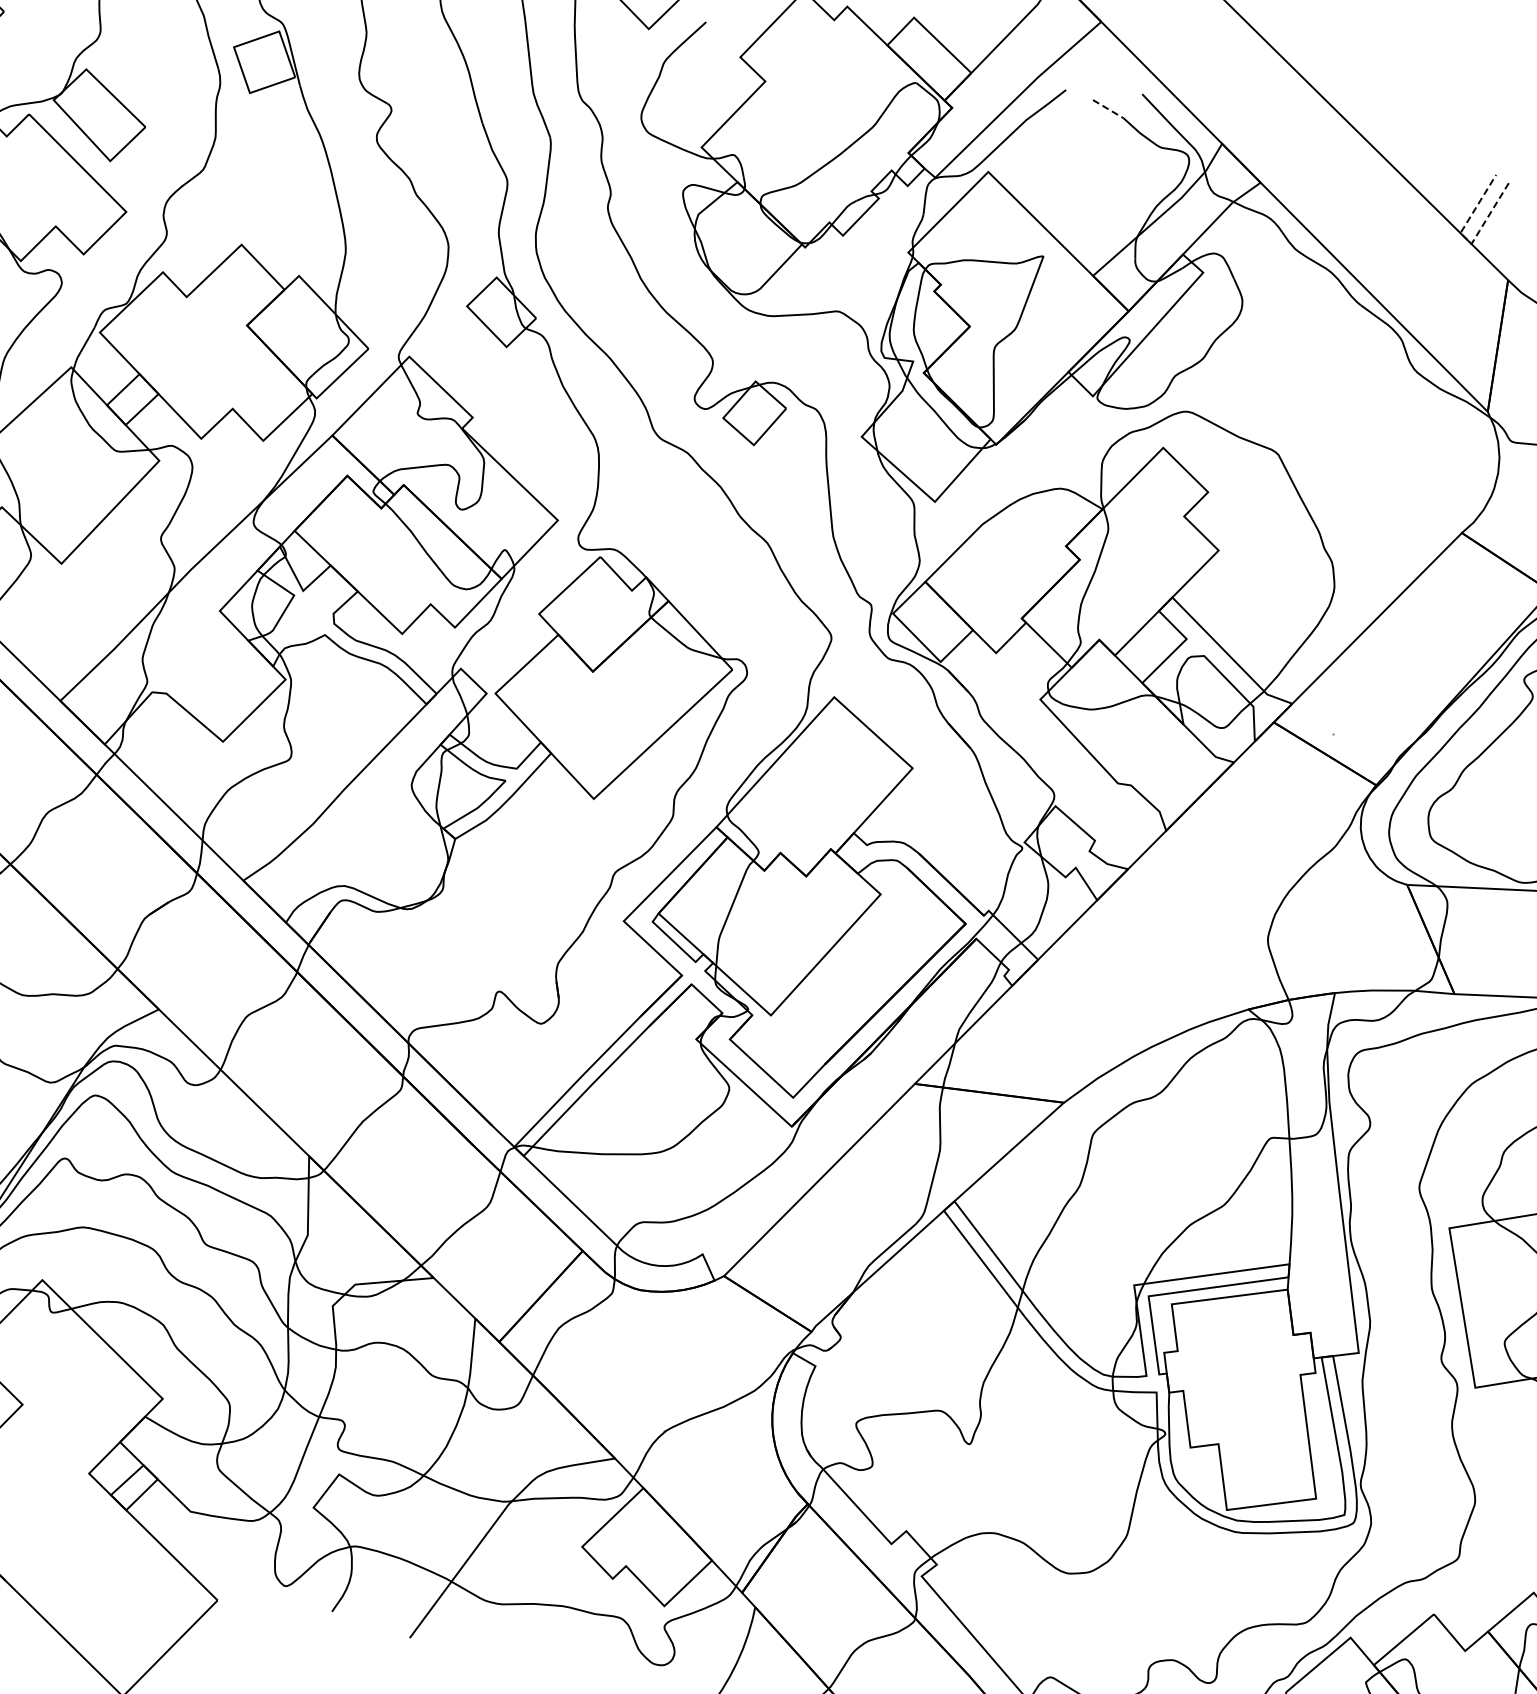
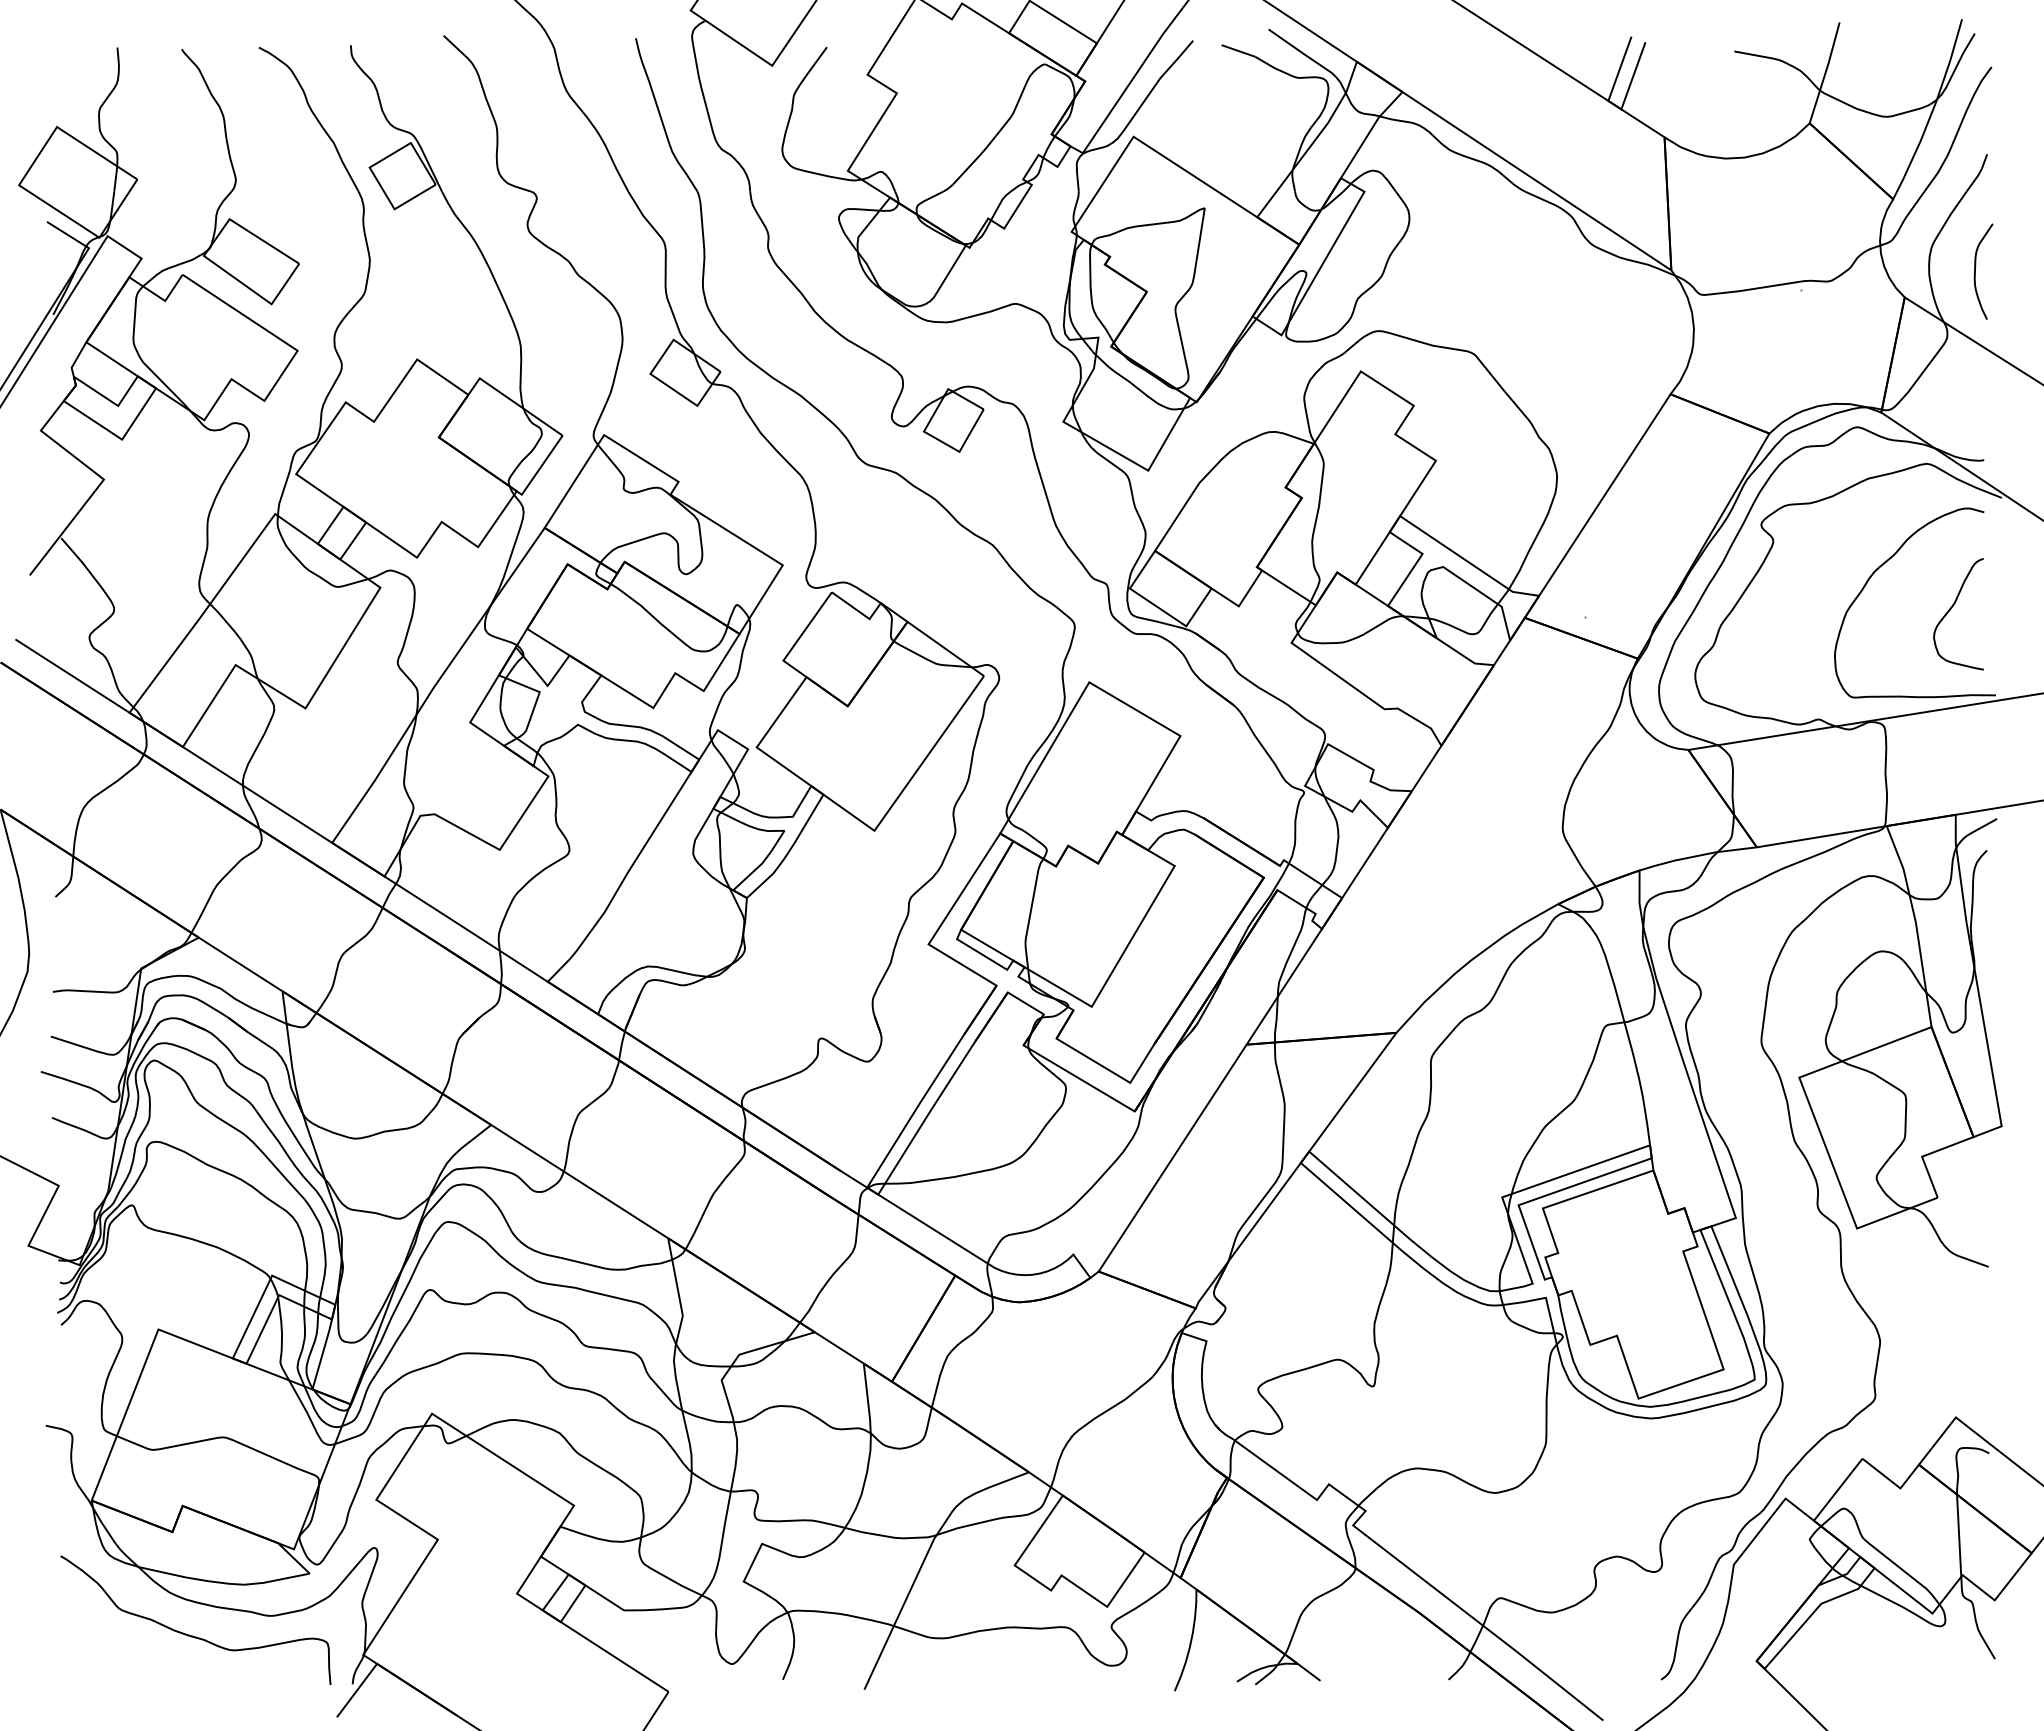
line: (1108, 108) -> (1238, 50), dashed -> solid
line: (1466, 239) -> (1615, 105), dashed -> solid

